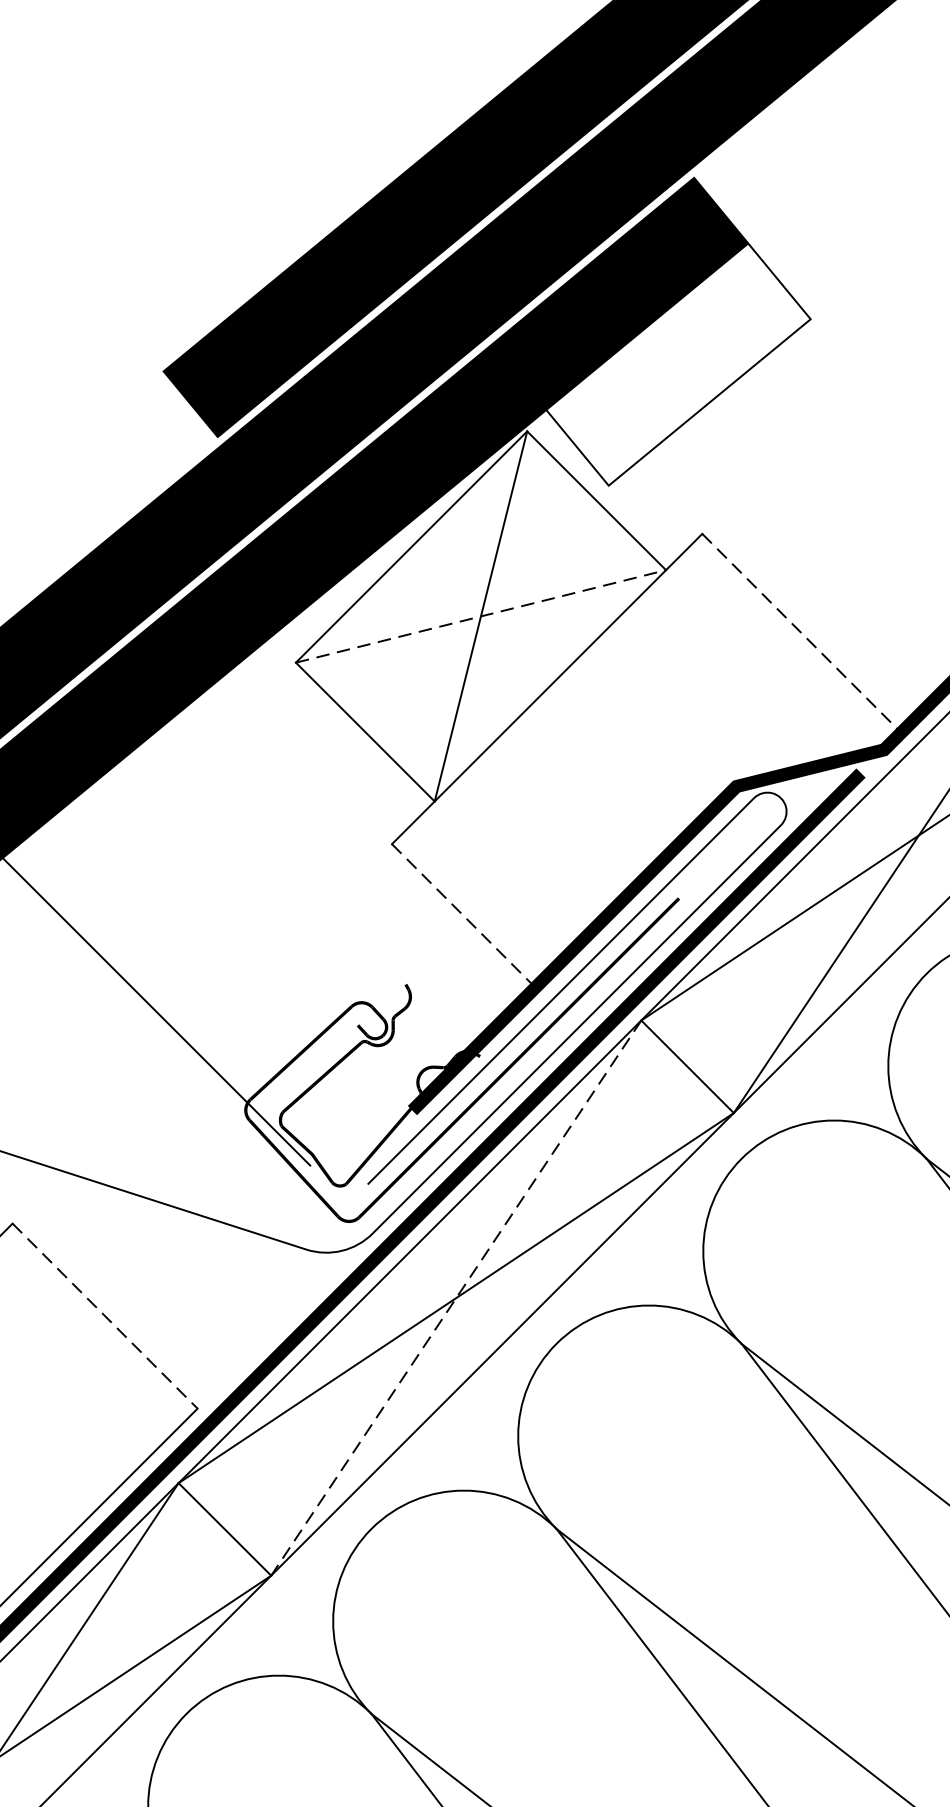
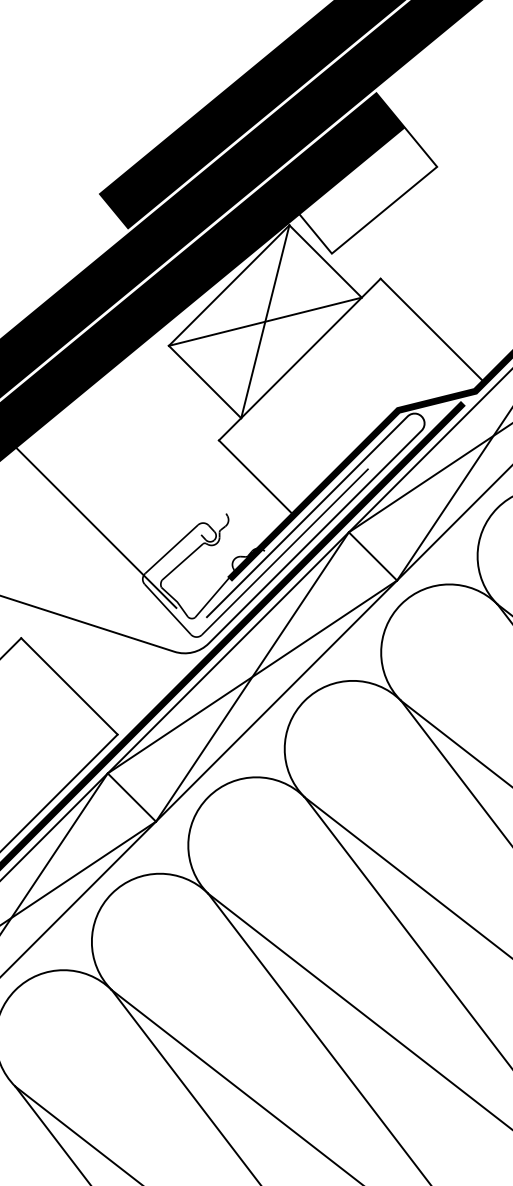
line: (481, 615) -> (265, 321), dashed -> solid
line: (801, 633) -> (432, 330), dashed -> solid
line: (464, 915) -> (256, 477), dashed -> solid
line: (456, 1299) -> (252, 677), dashed -> solid
line: (105, 1316) -> (69, 686), dashed -> solid

